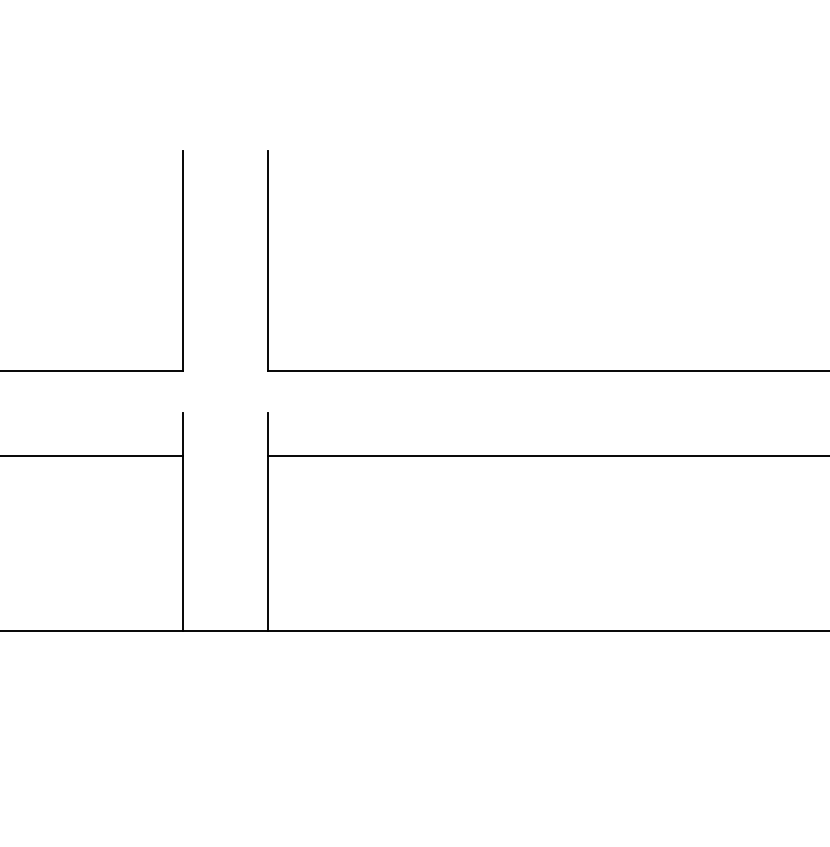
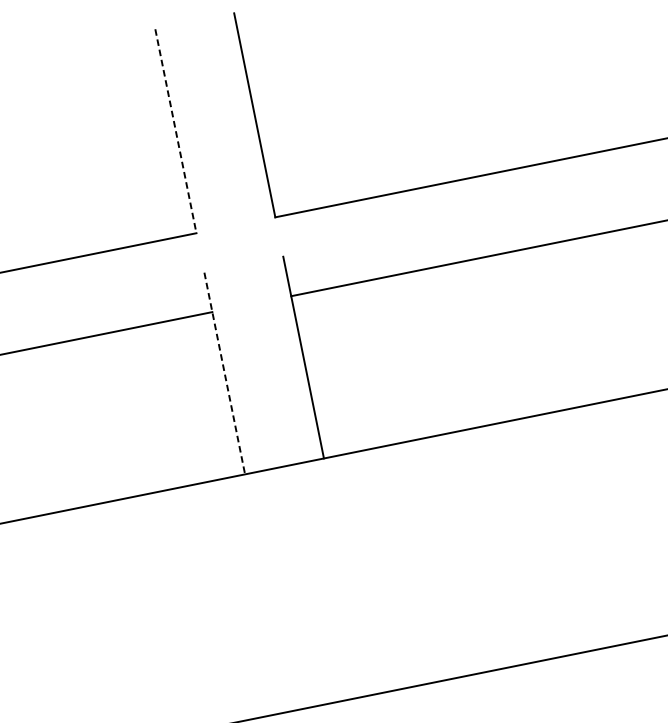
line: (183, 261) -> (176, 131), solid -> dashed
line: (183, 522) -> (224, 373), solid -> dashed

